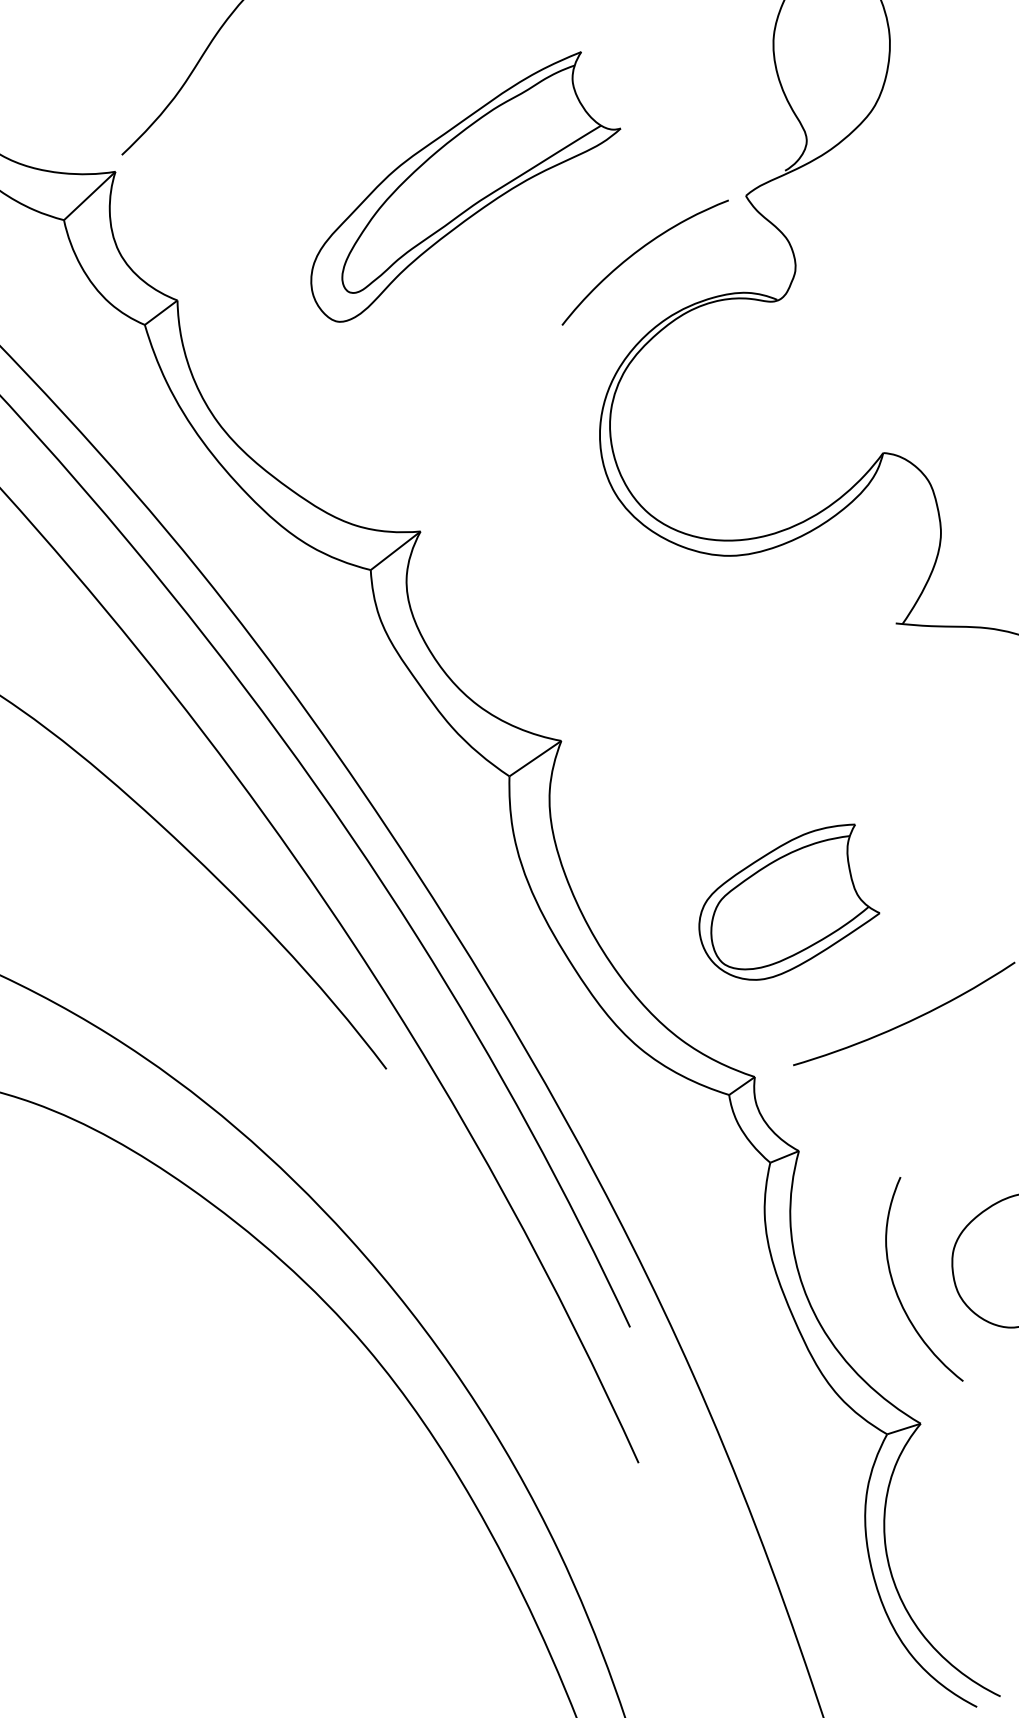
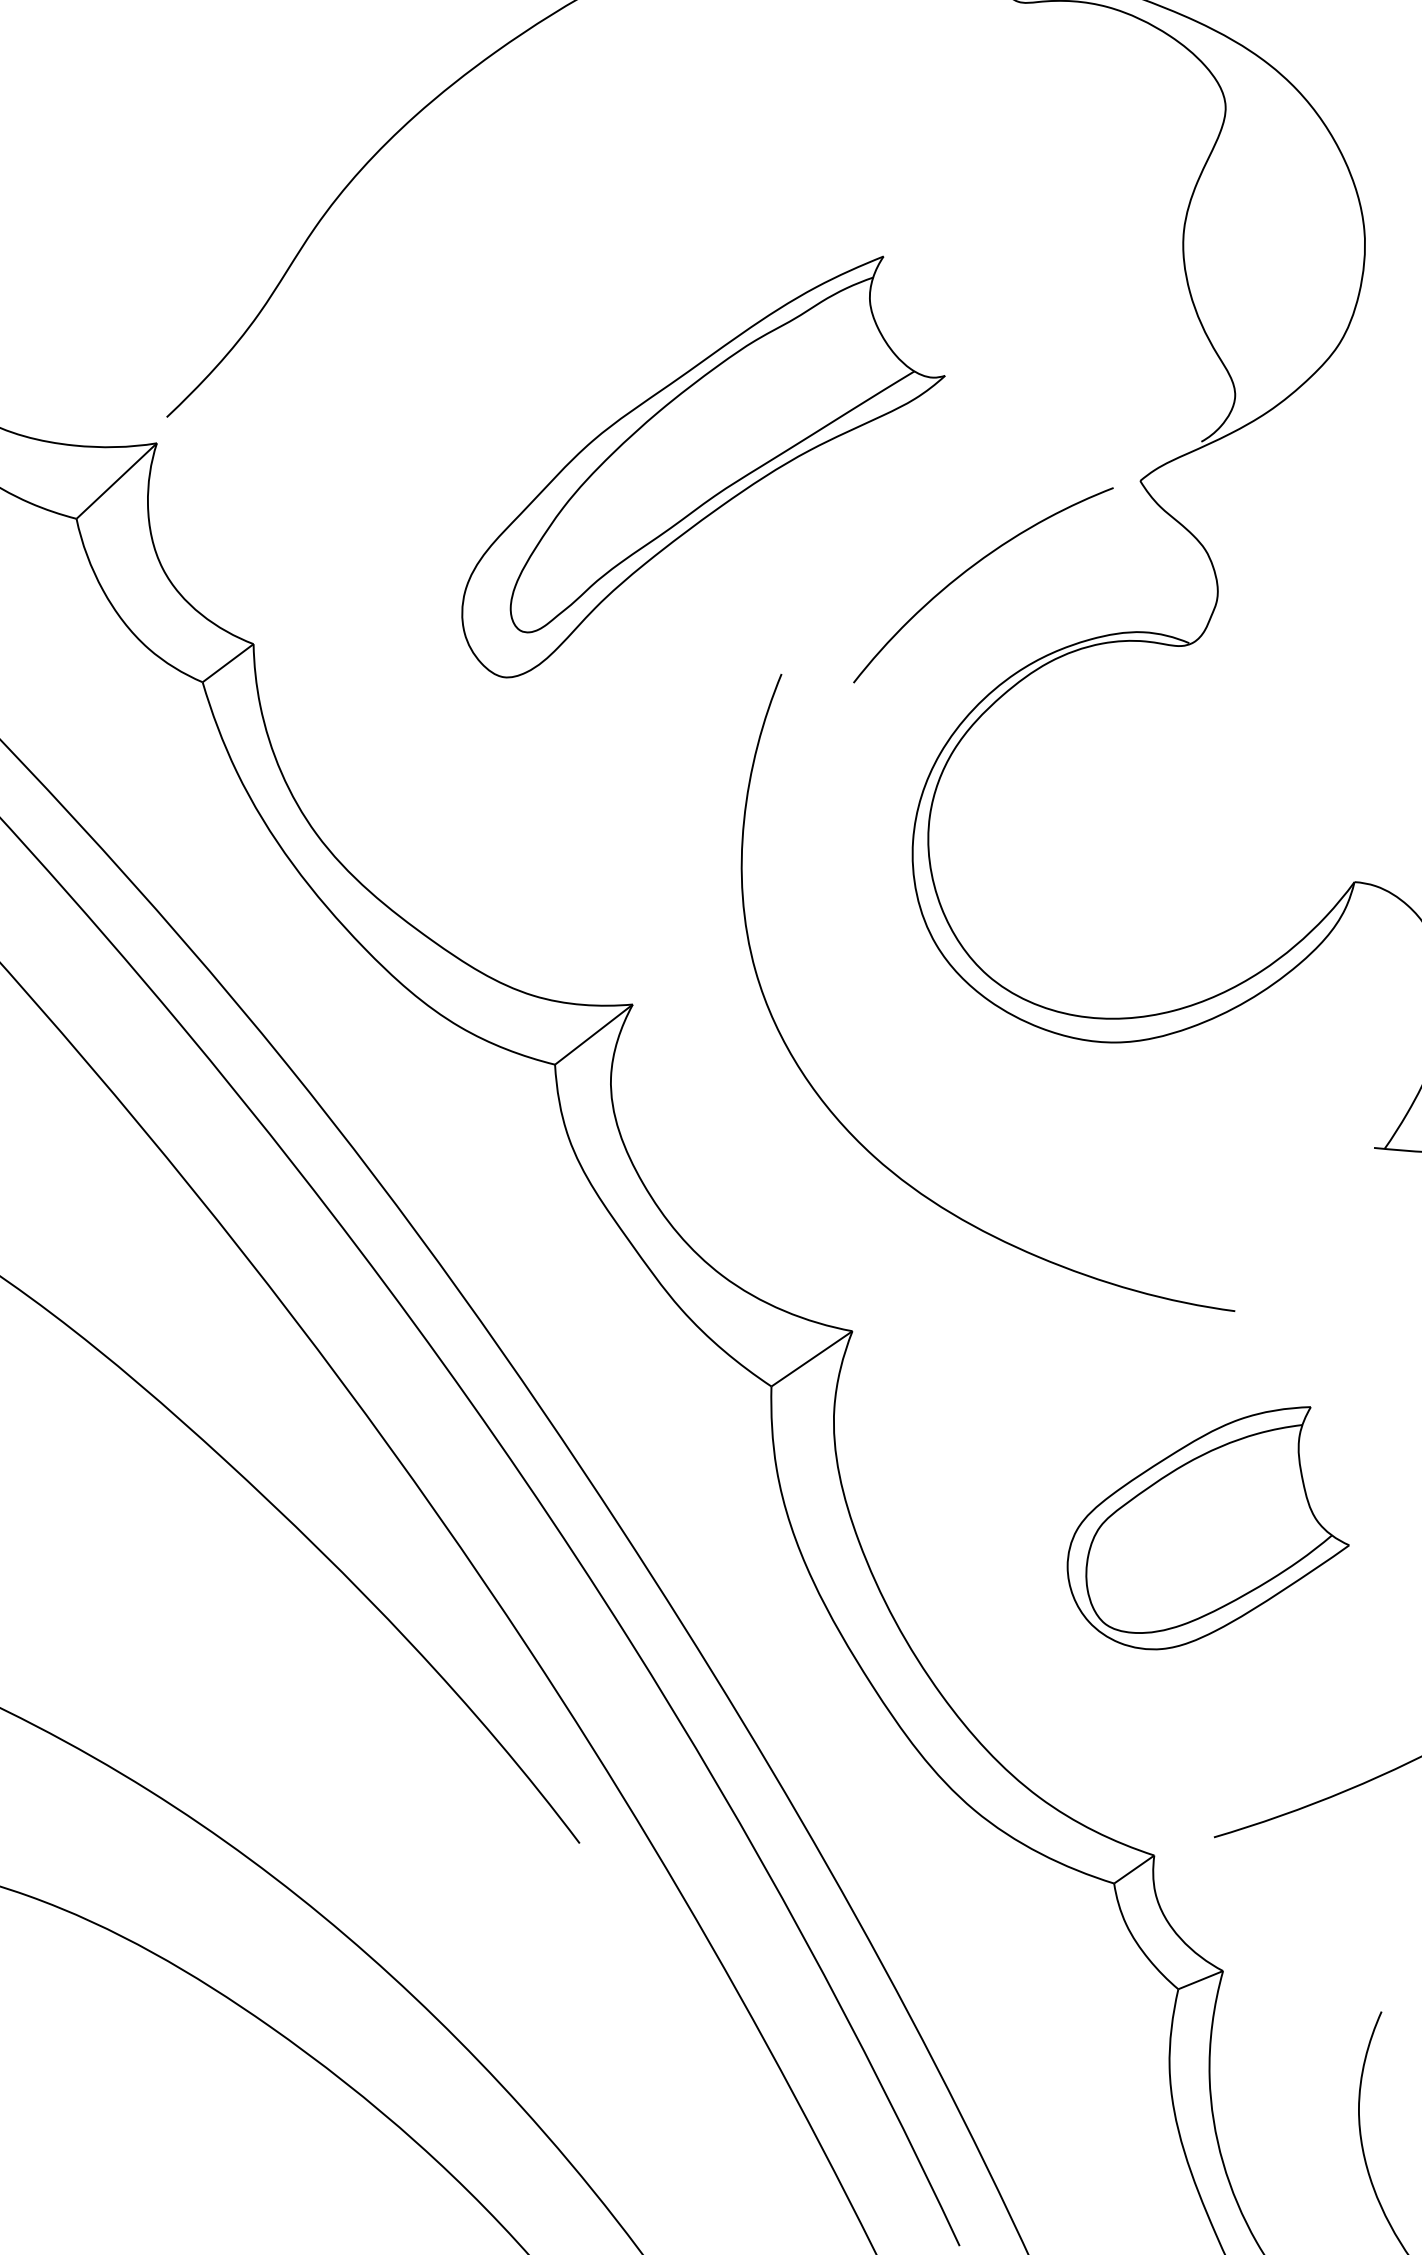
curve: (551, 602) -> (837, 1115), added
part: (789, 901) -> (1208, 1527), moved

